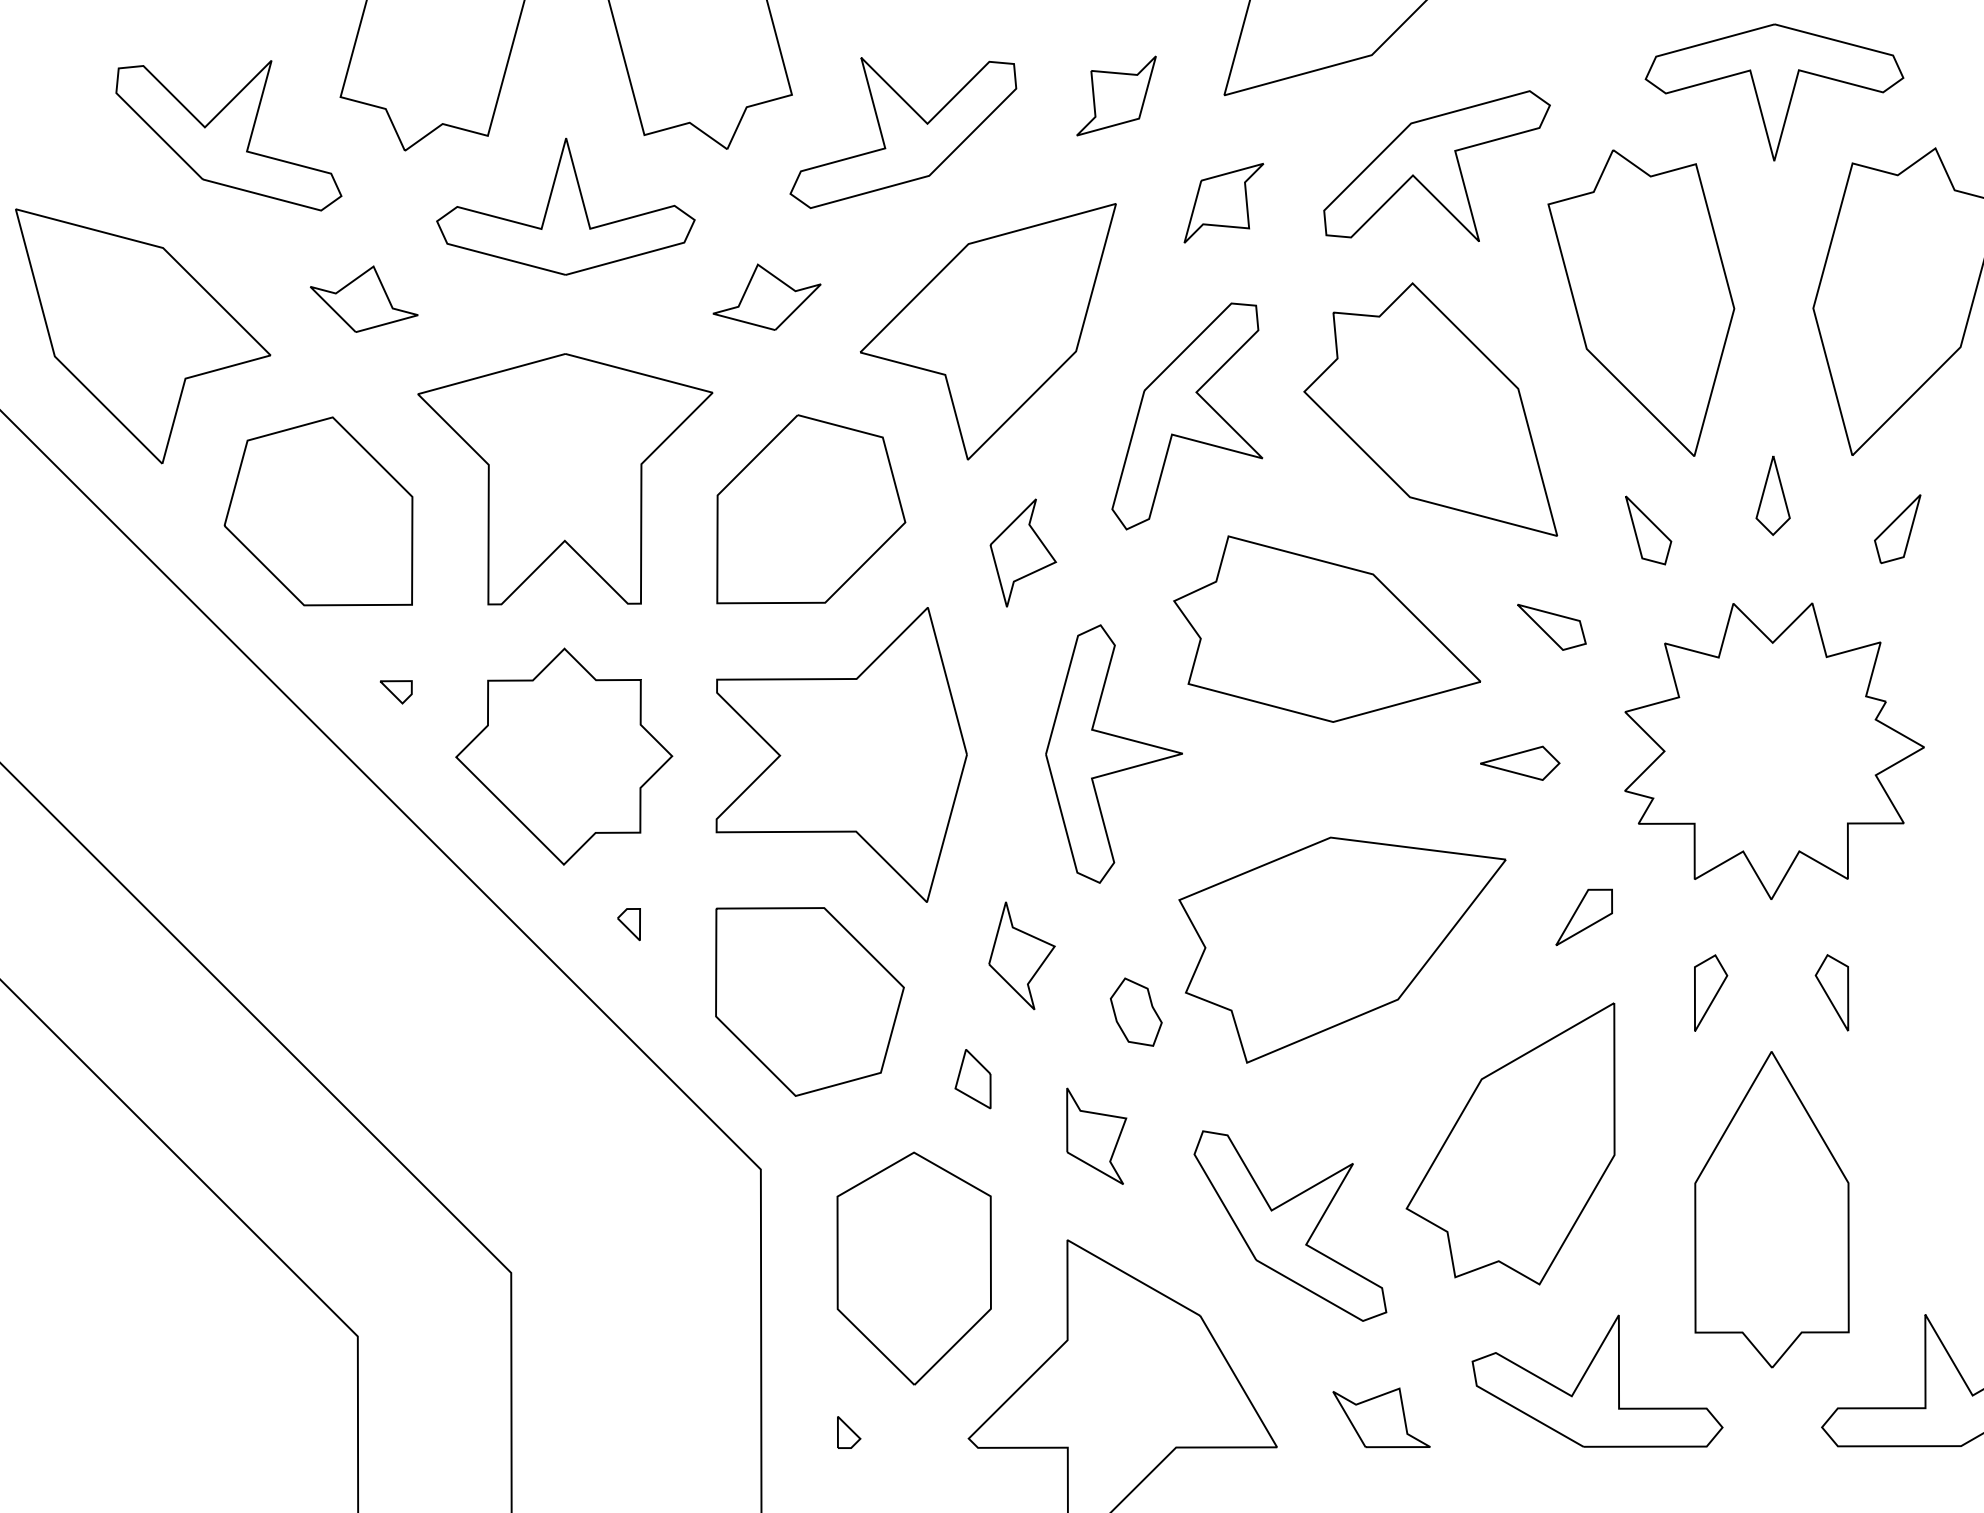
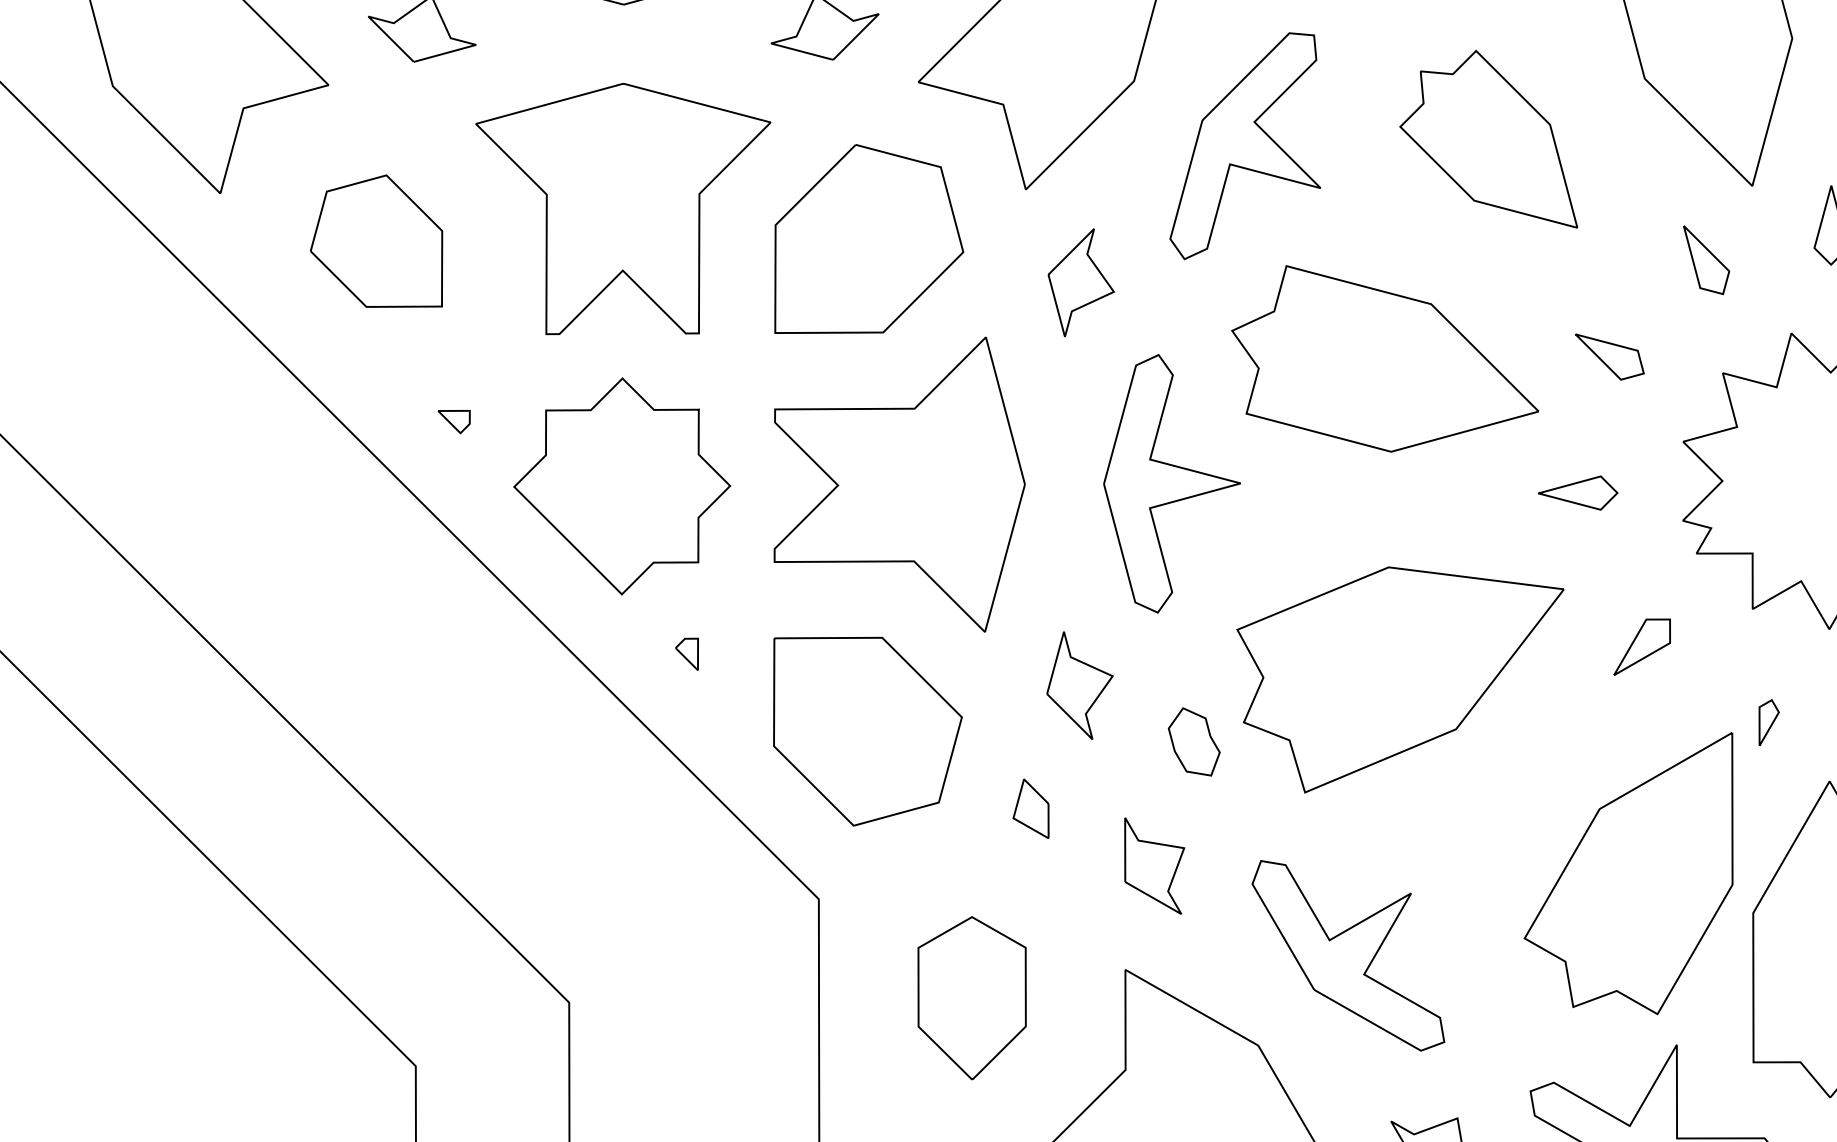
part: (1430, 409) -> (1488, 139), size x0.7
part: (318, 511) -> (376, 241), size x0.7
part: (1711, 992) -> (1769, 722), size x0.6
part: (1510, 1143) -> (1628, 873), moved
part: (913, 1268) -> (971, 998), size x0.7

